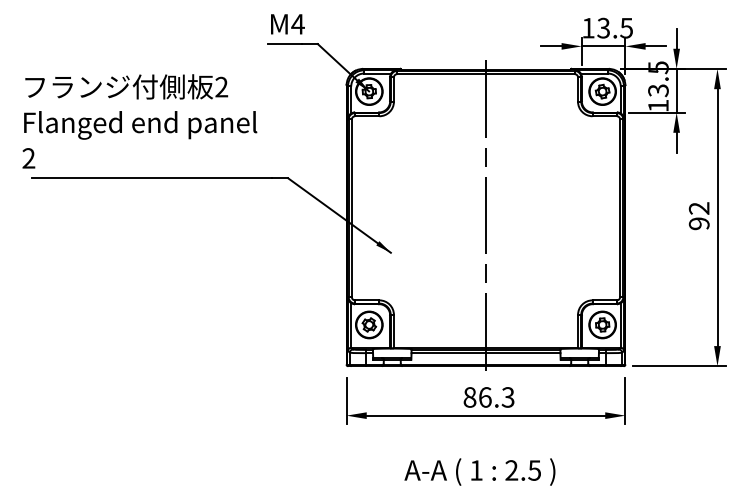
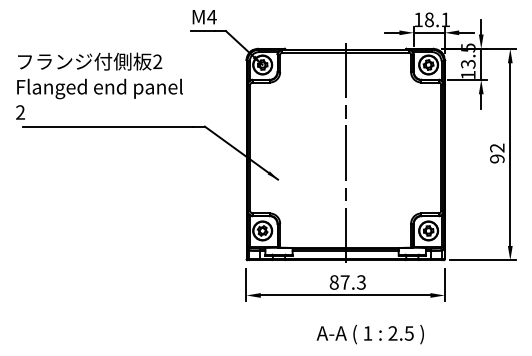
text: (615, 27) -> (437, 19), 13.5 -> 18.1
text: (484, 397) -> (344, 282), 86.3 -> 87.3
text: (478, 471) -> (369, 334), moved

